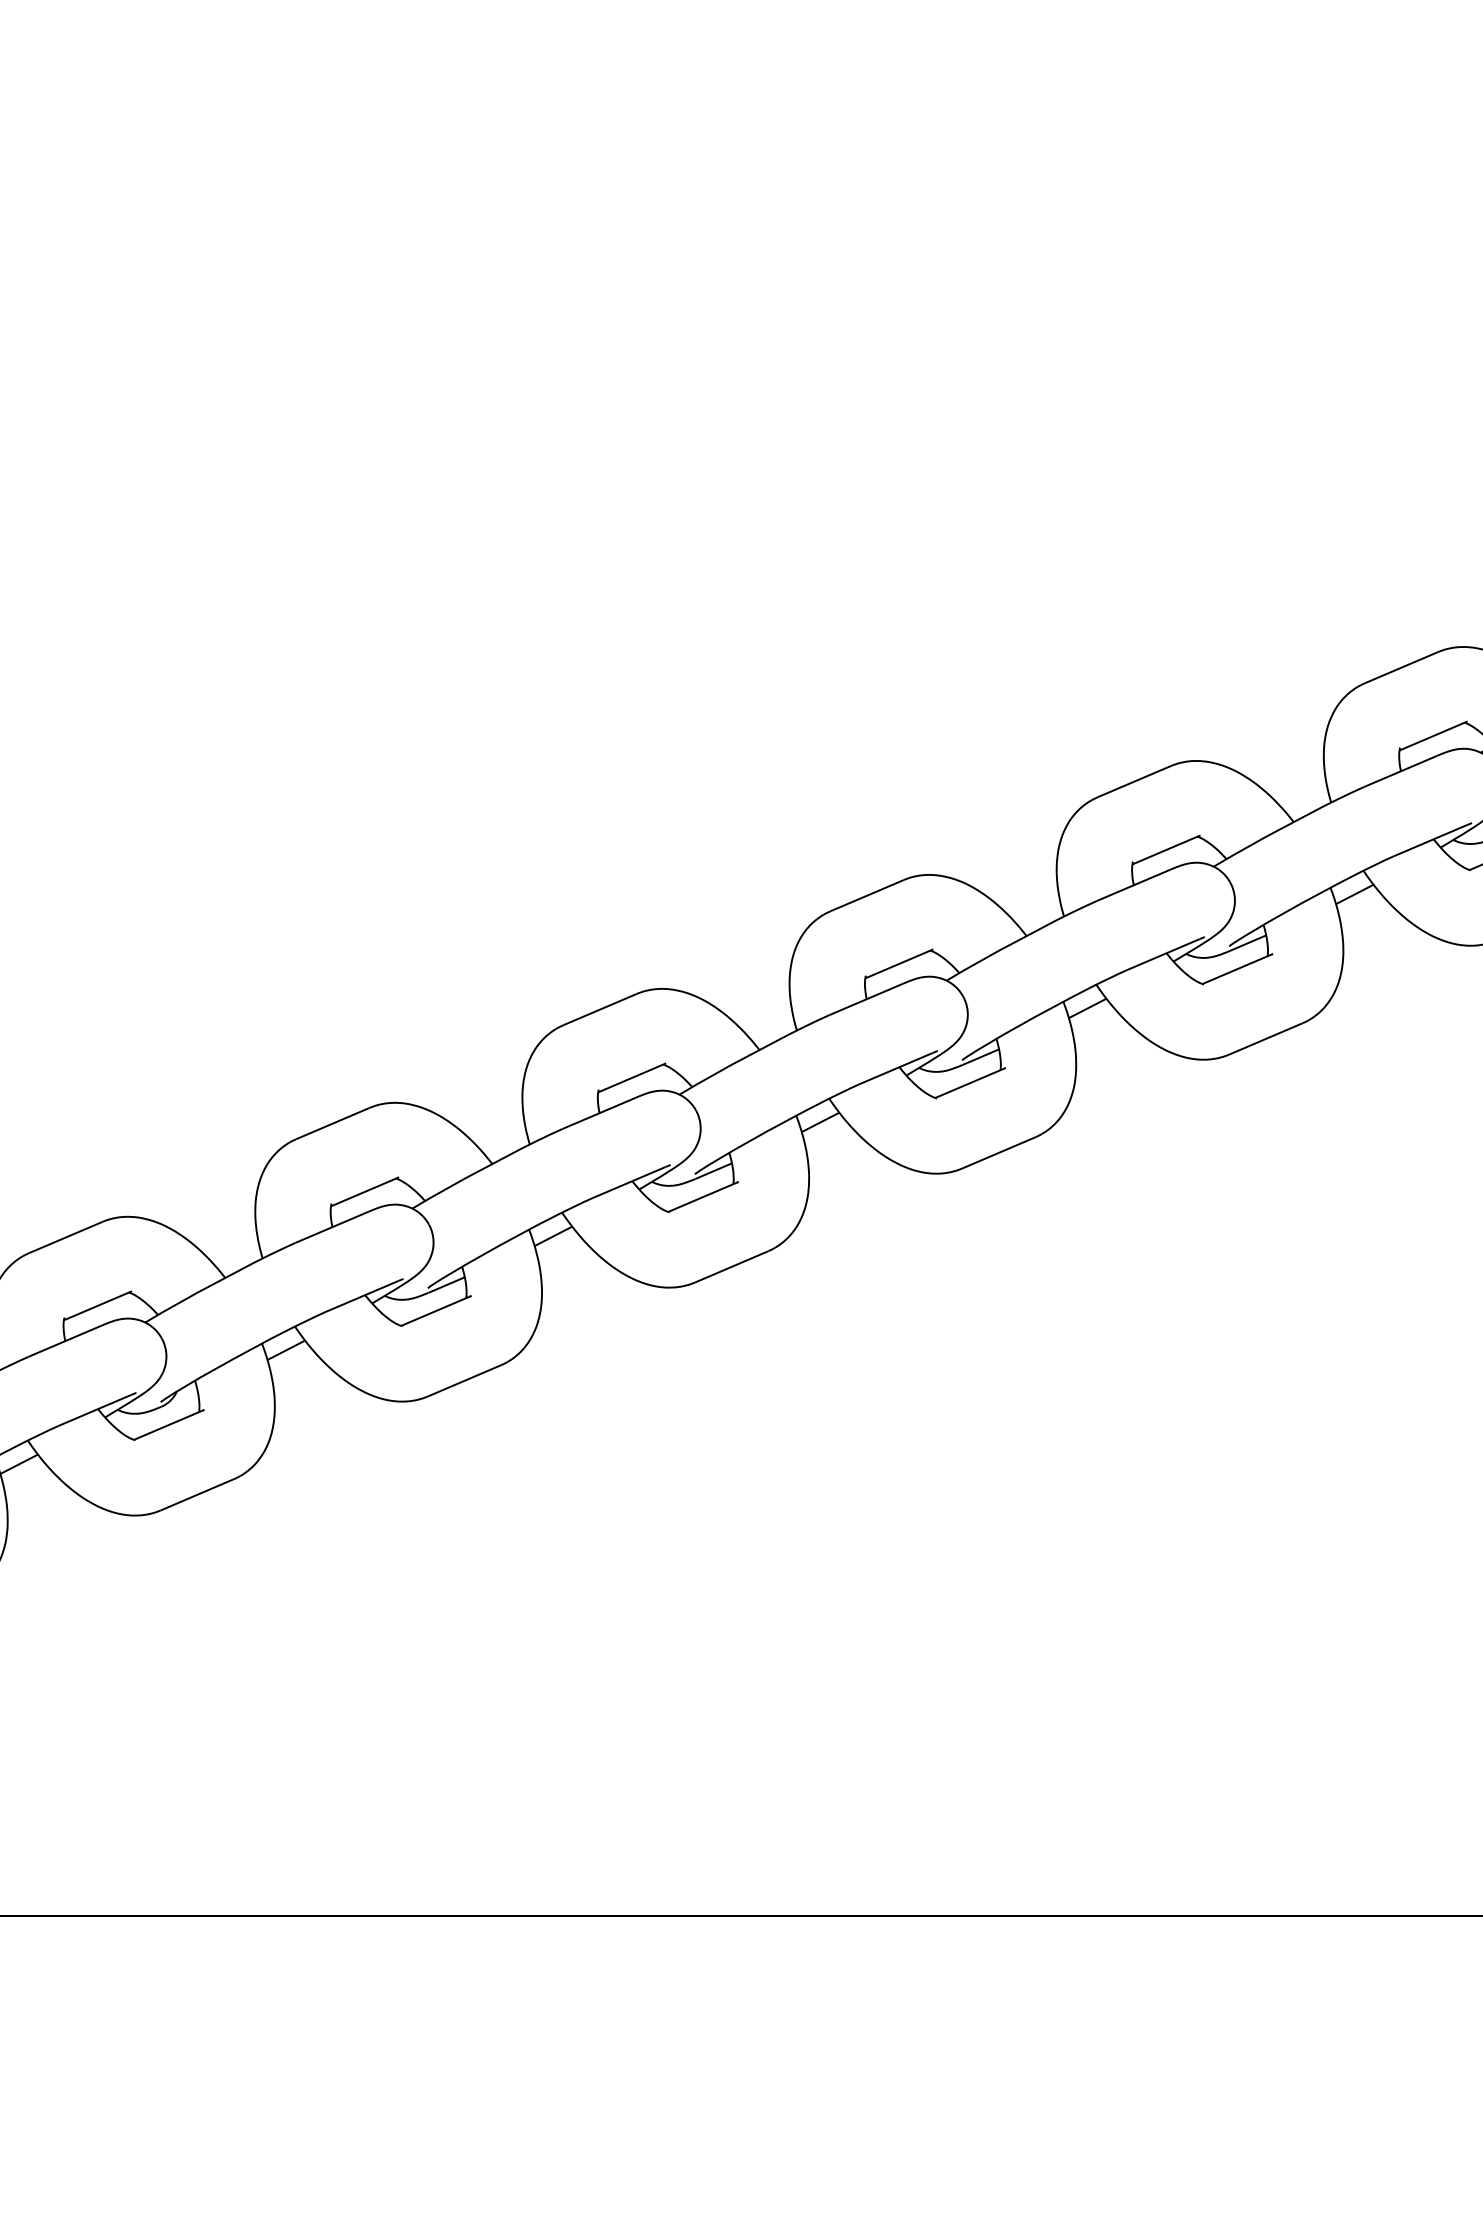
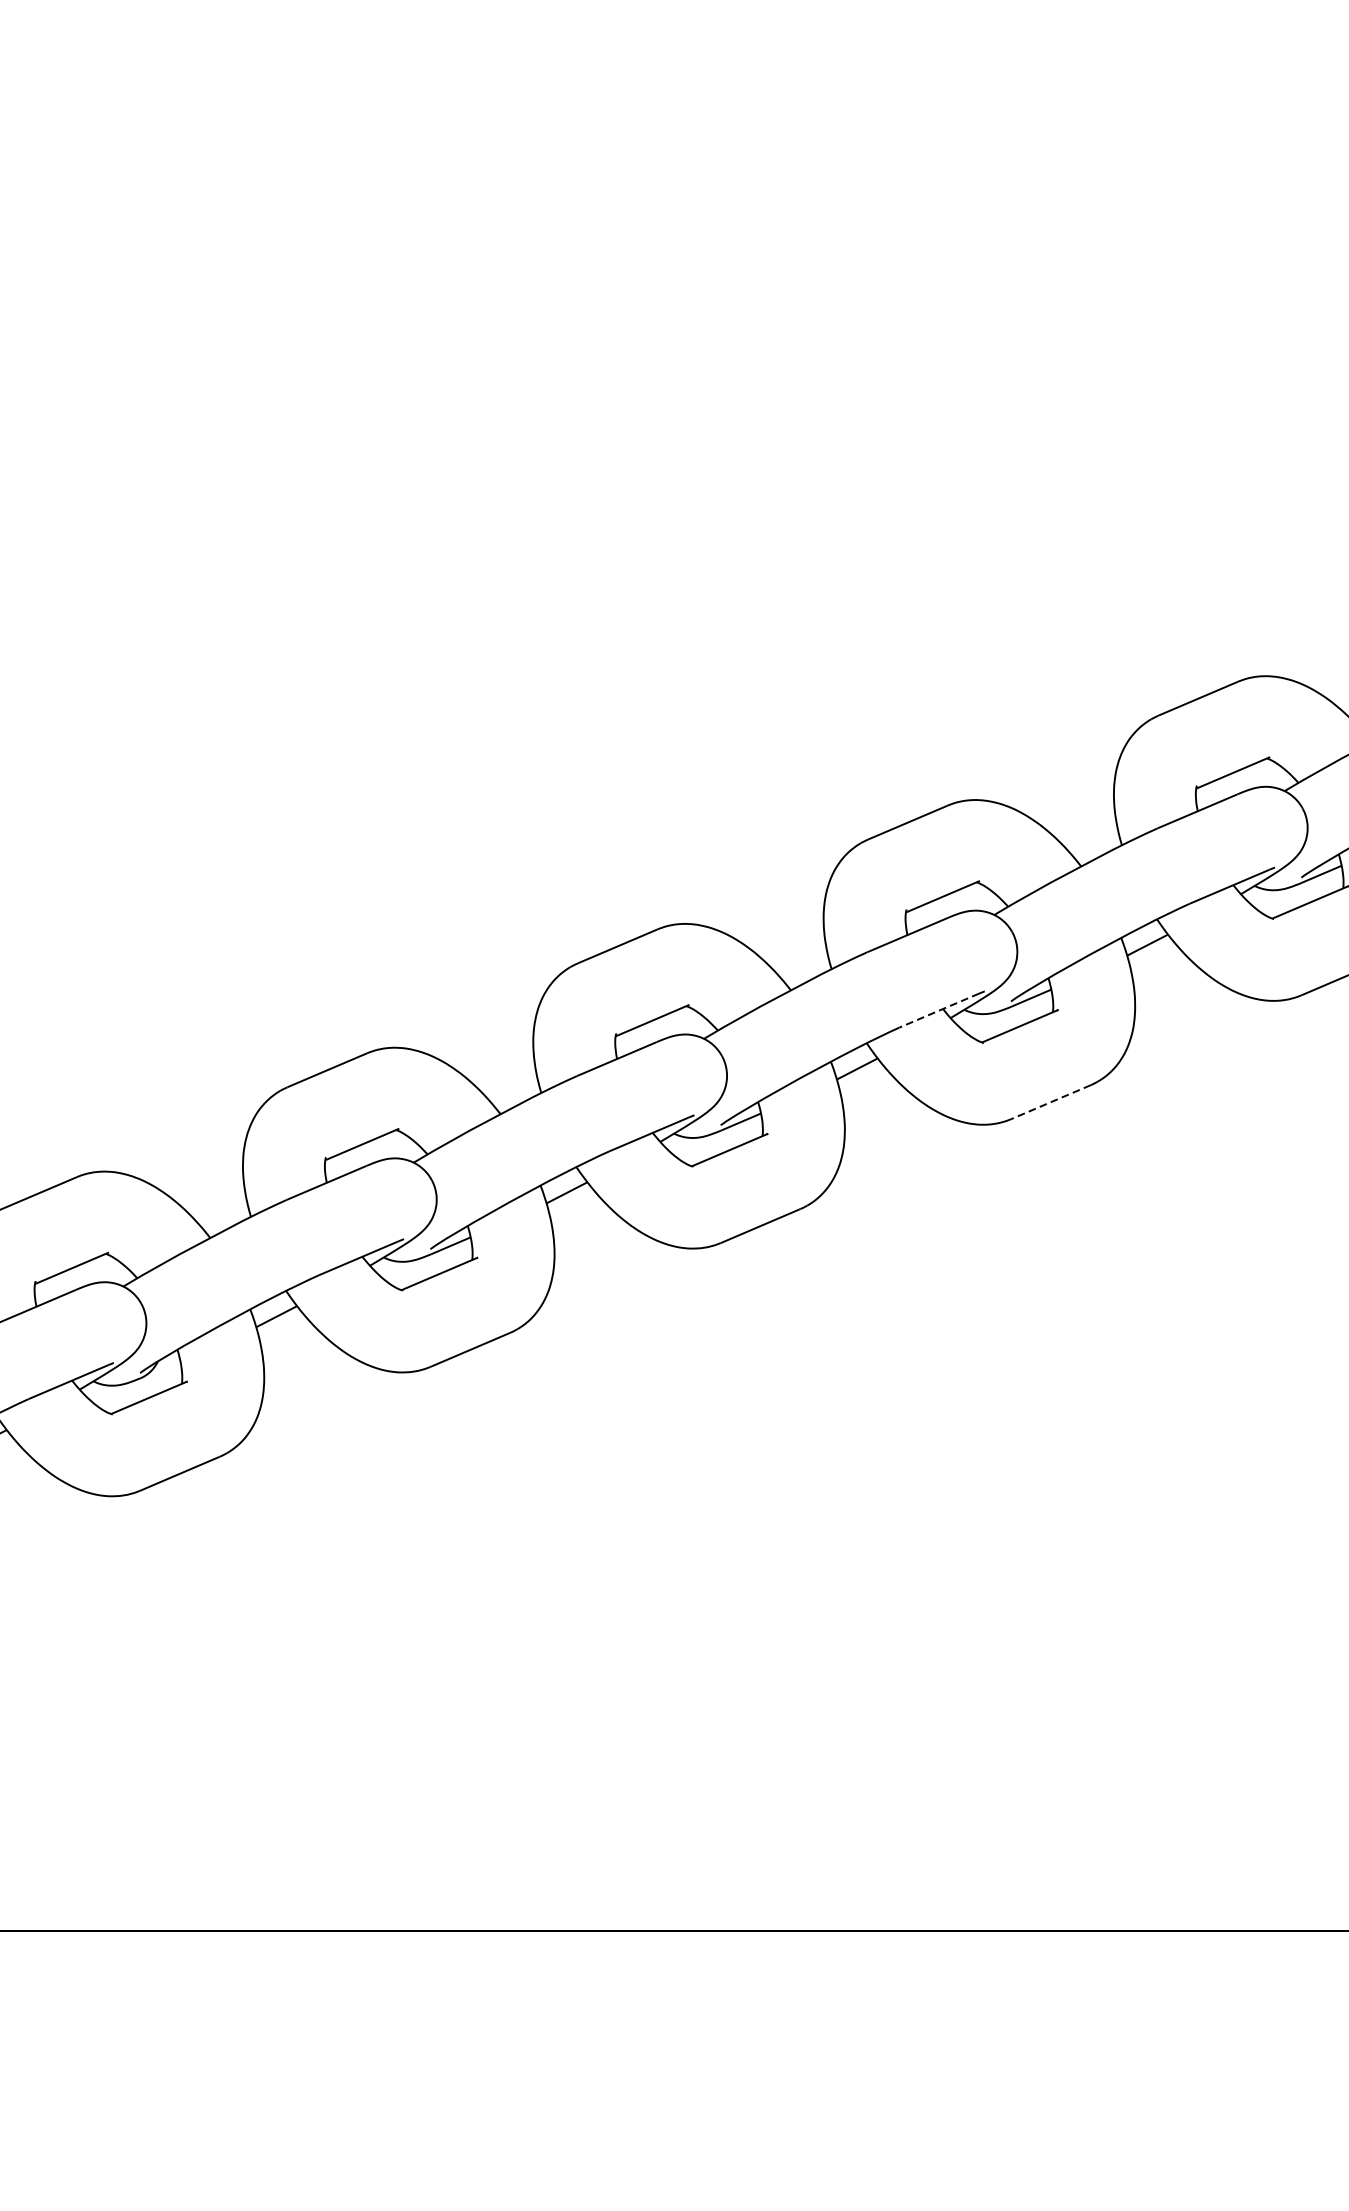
line: (895, 1068) -> (938, 1010), solid -> dashed
line: (998, 1152) -> (1050, 1101), solid -> dashed

